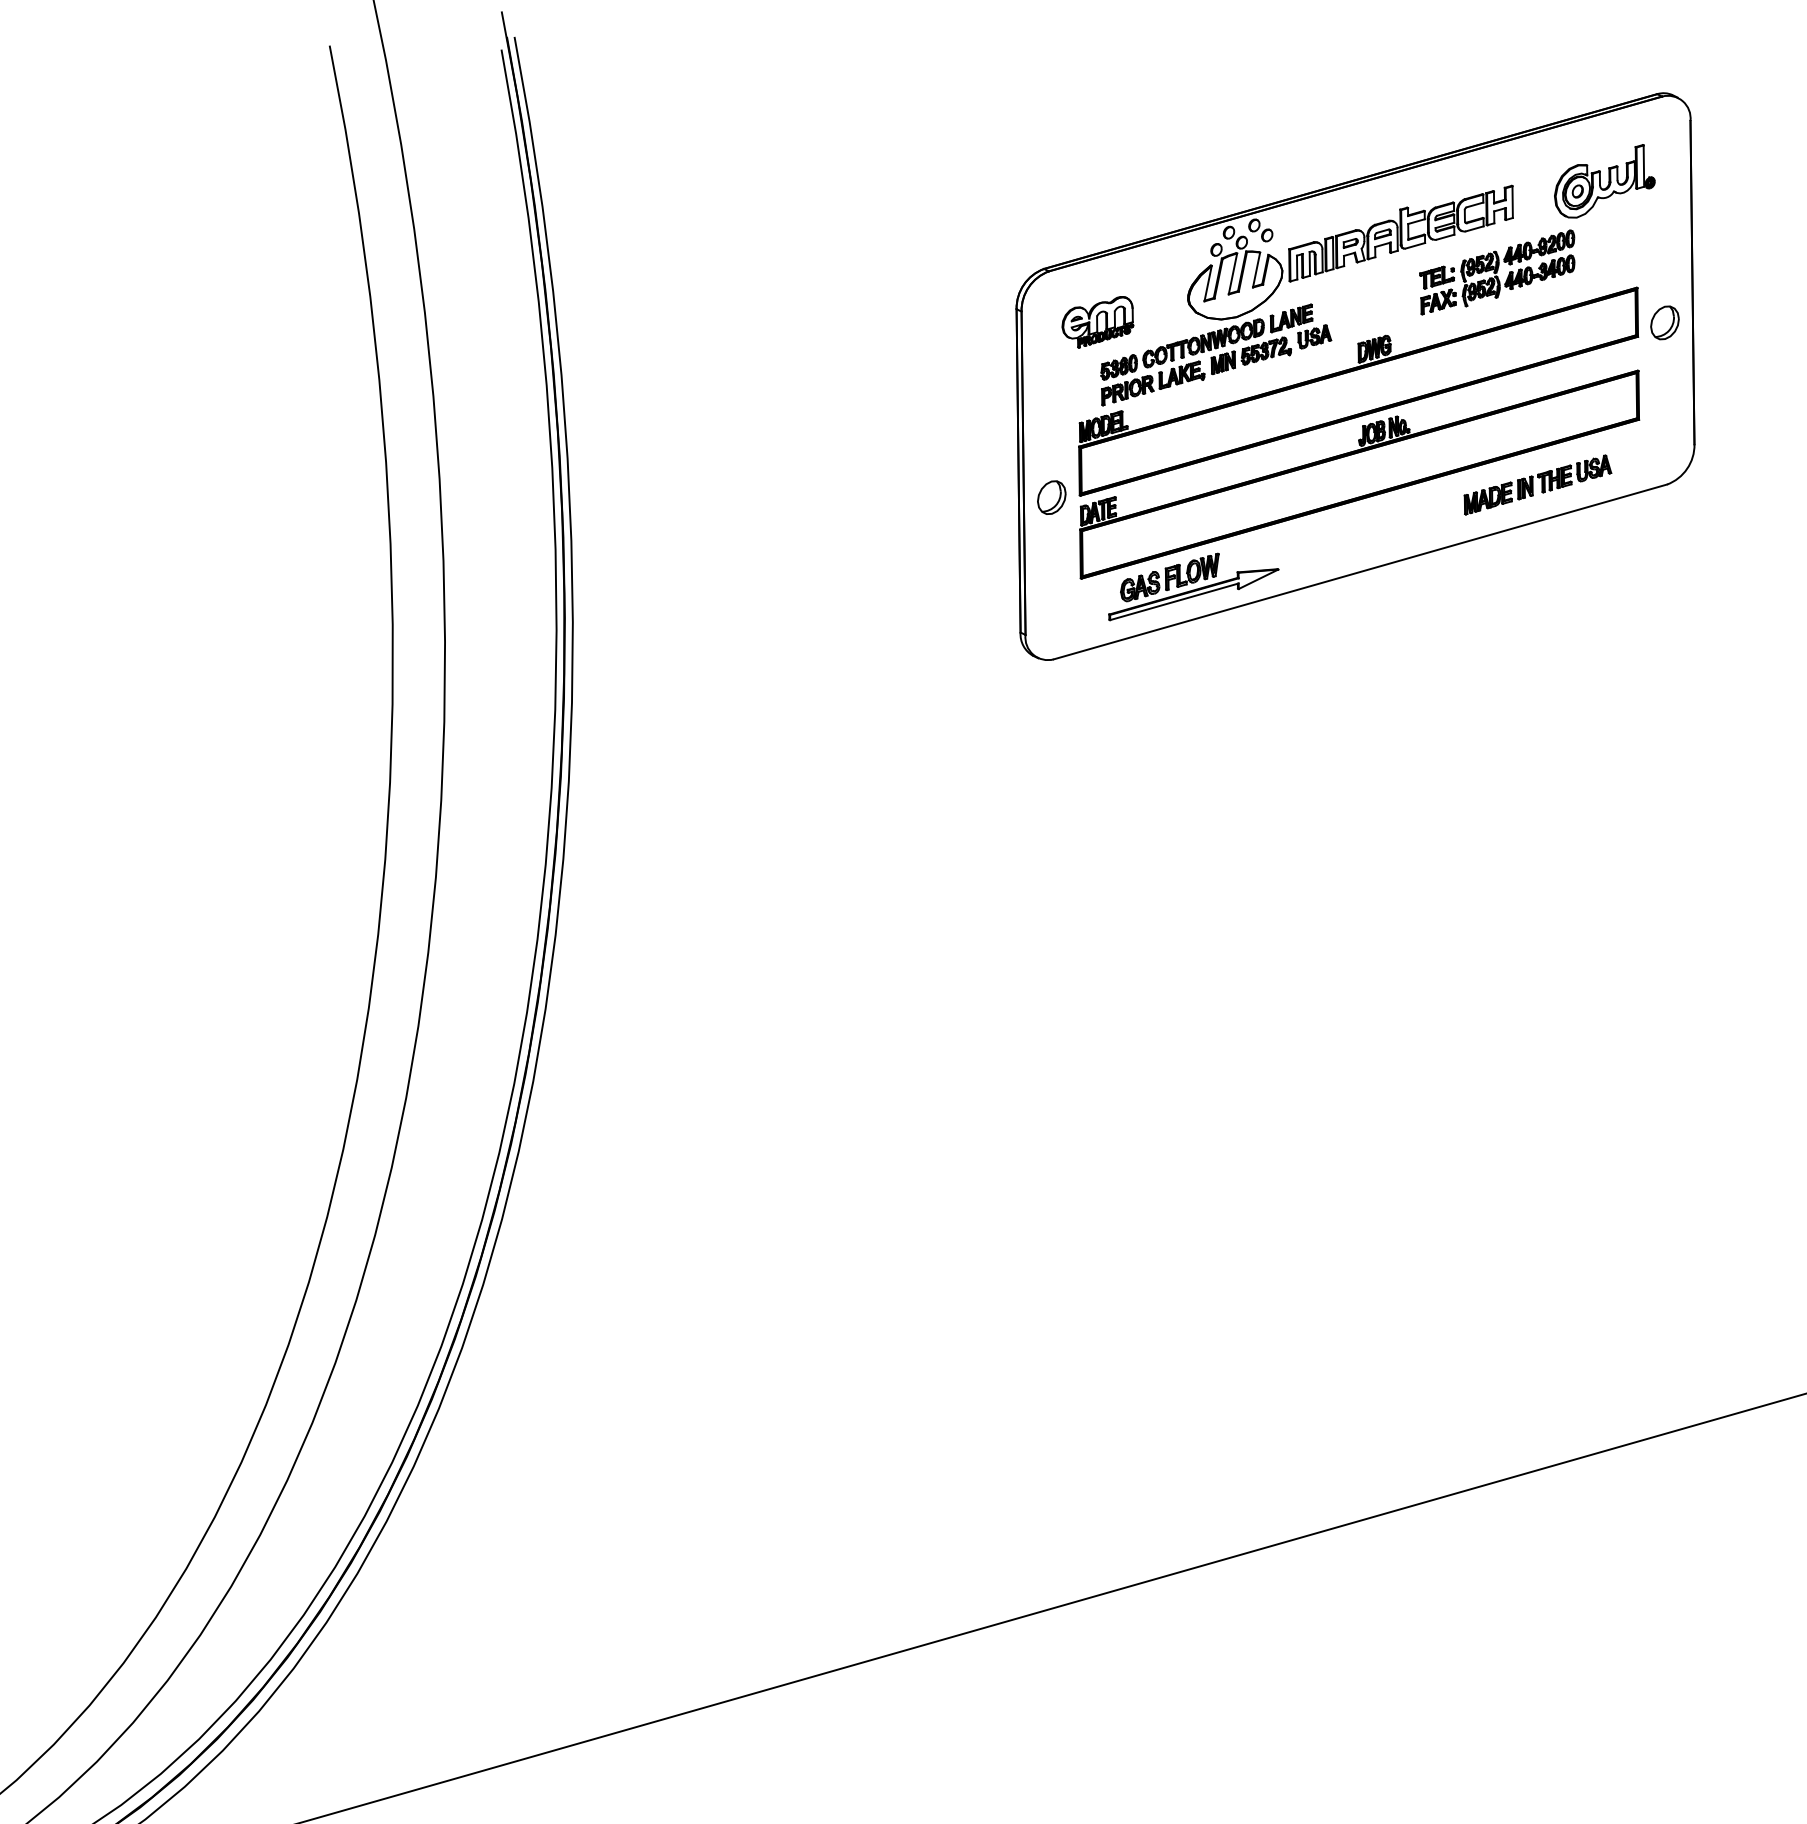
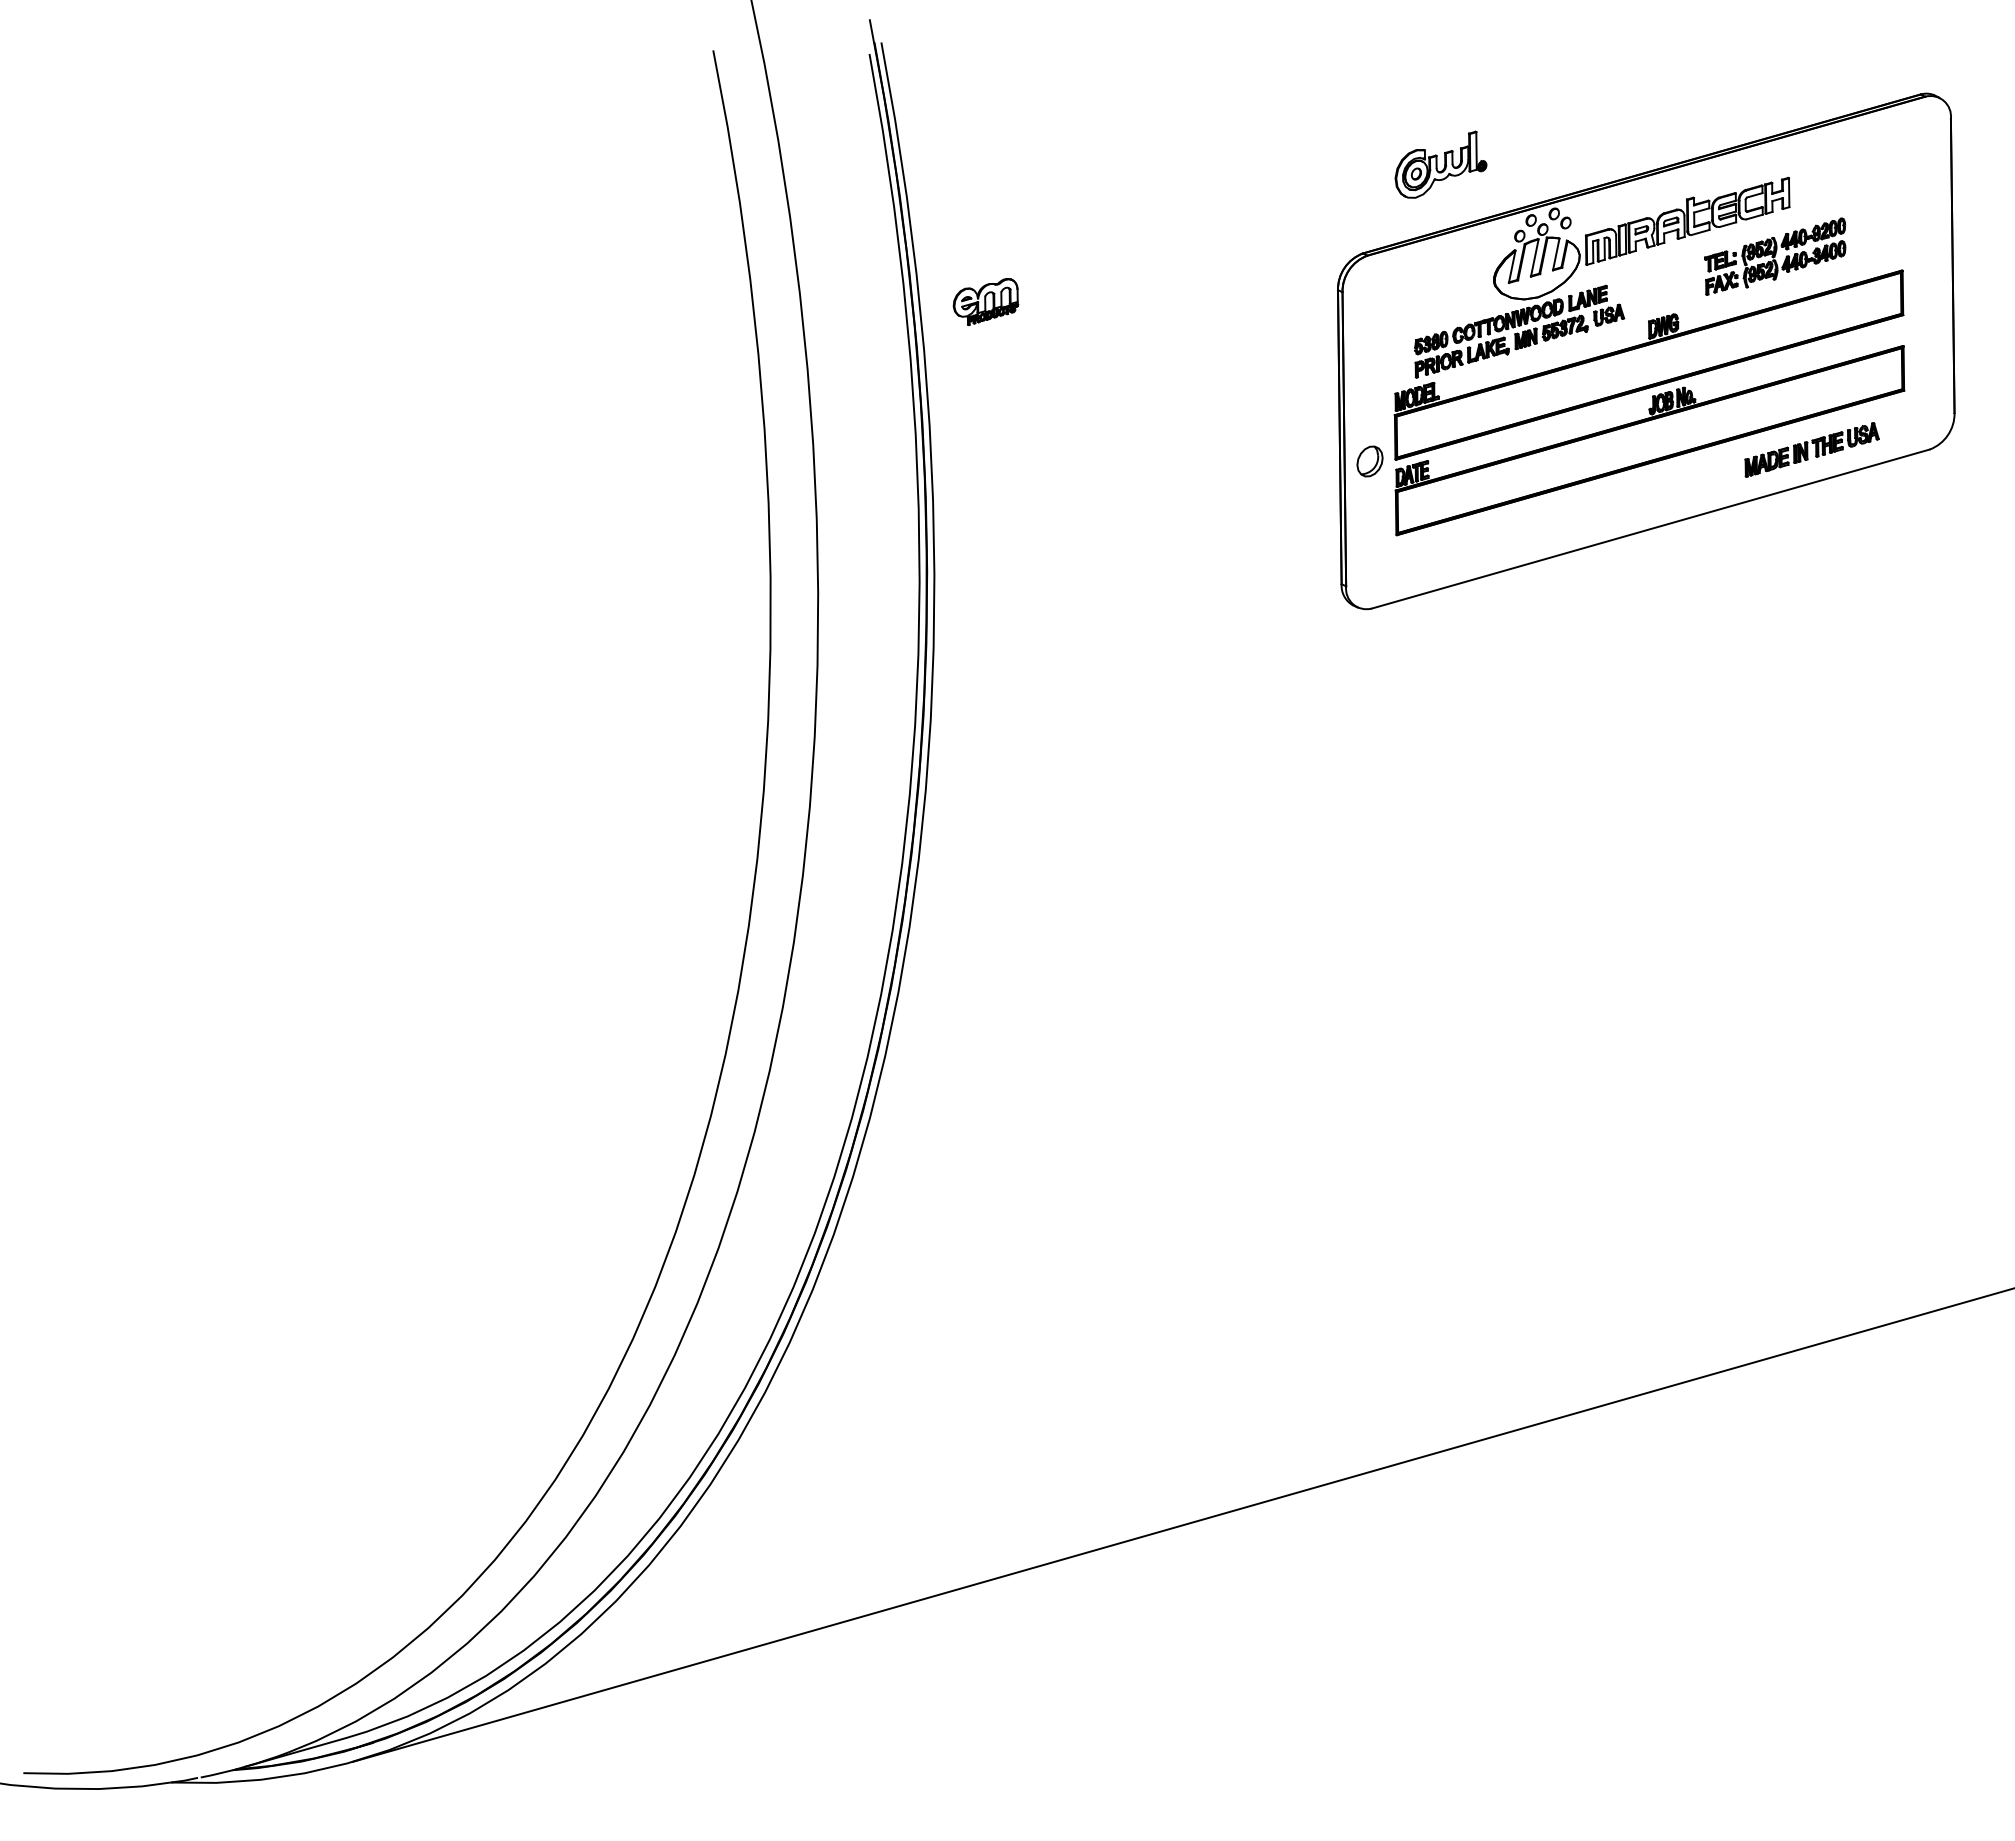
part: (1604, 181) -> (1440, 164), moved
part: (1097, 322) -> (985, 302), moved
part: (1664, 322) -> (1927, 302), removed
part: (1193, 586) -> (1498, 542), removed

